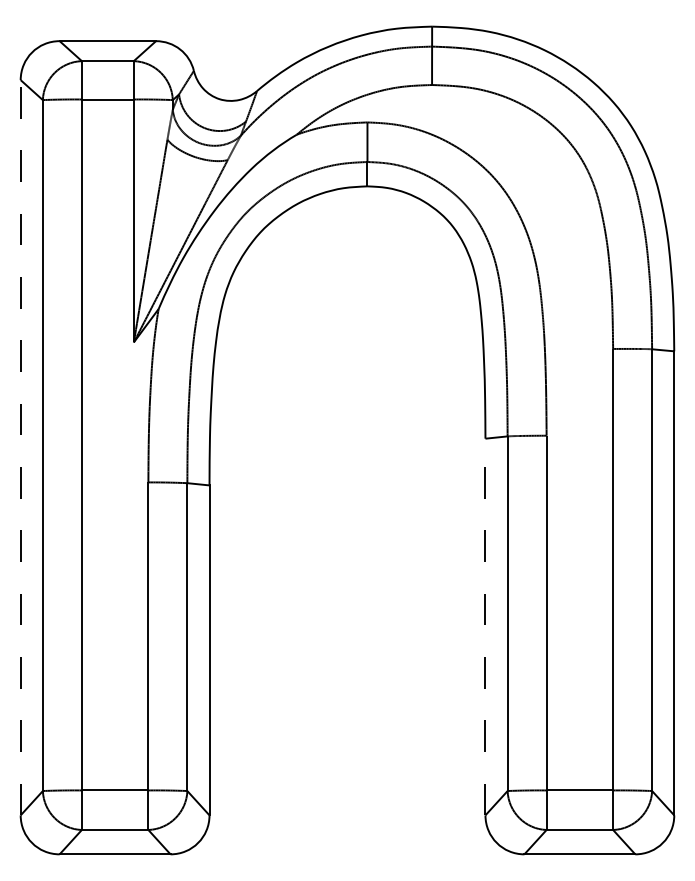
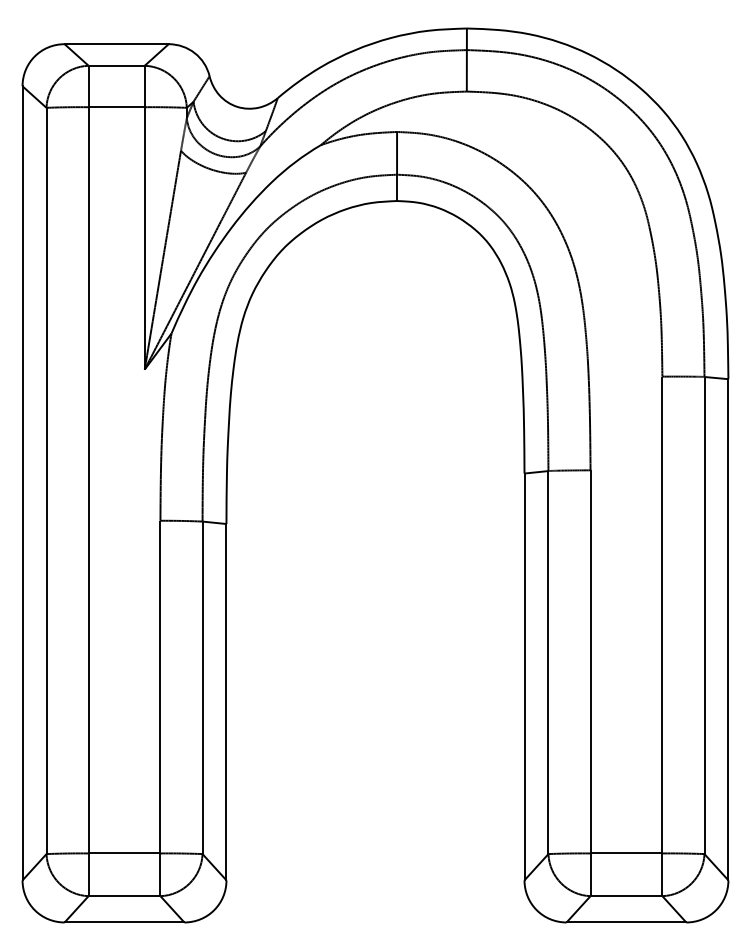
line: (20, 446) -> (22, 482), dashed -> solid
line: (485, 626) -> (524, 676), dashed -> solid

